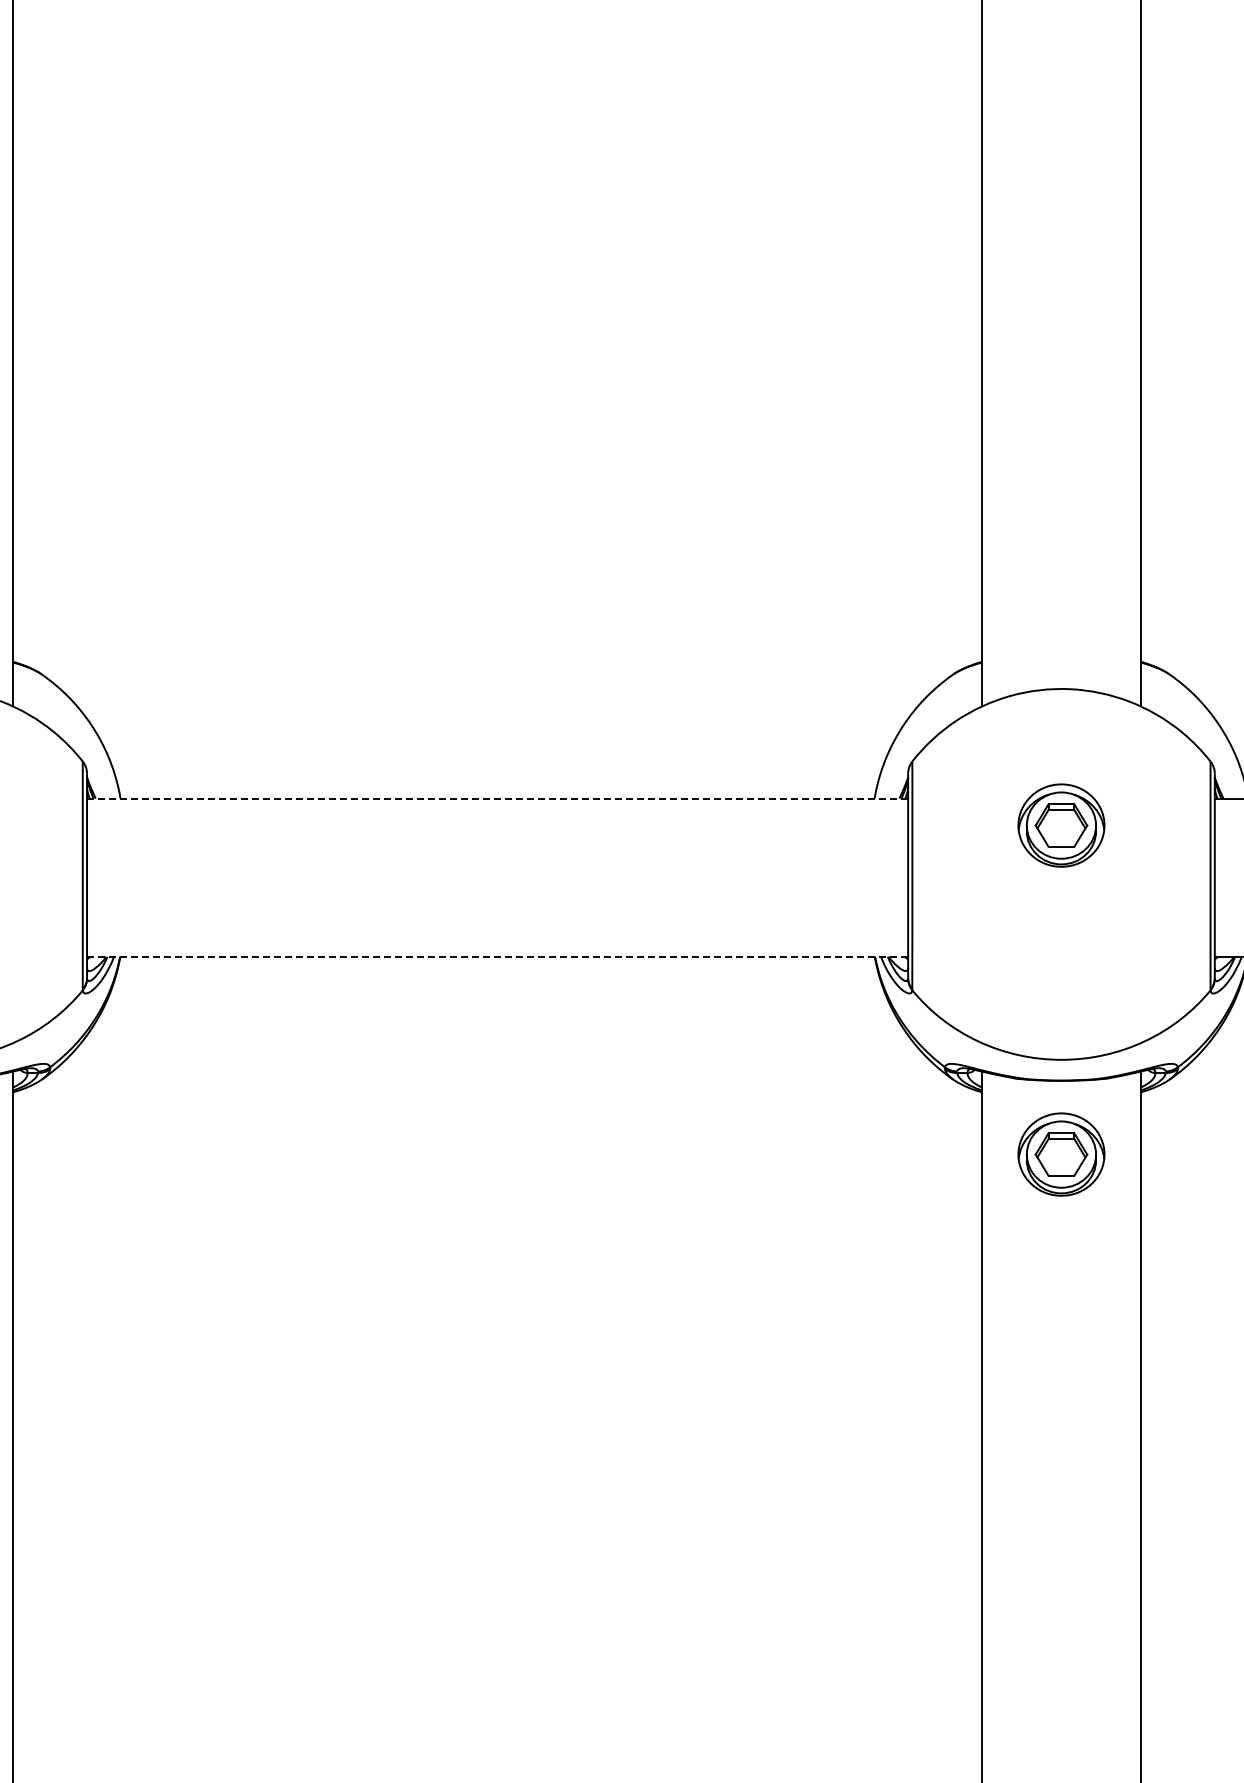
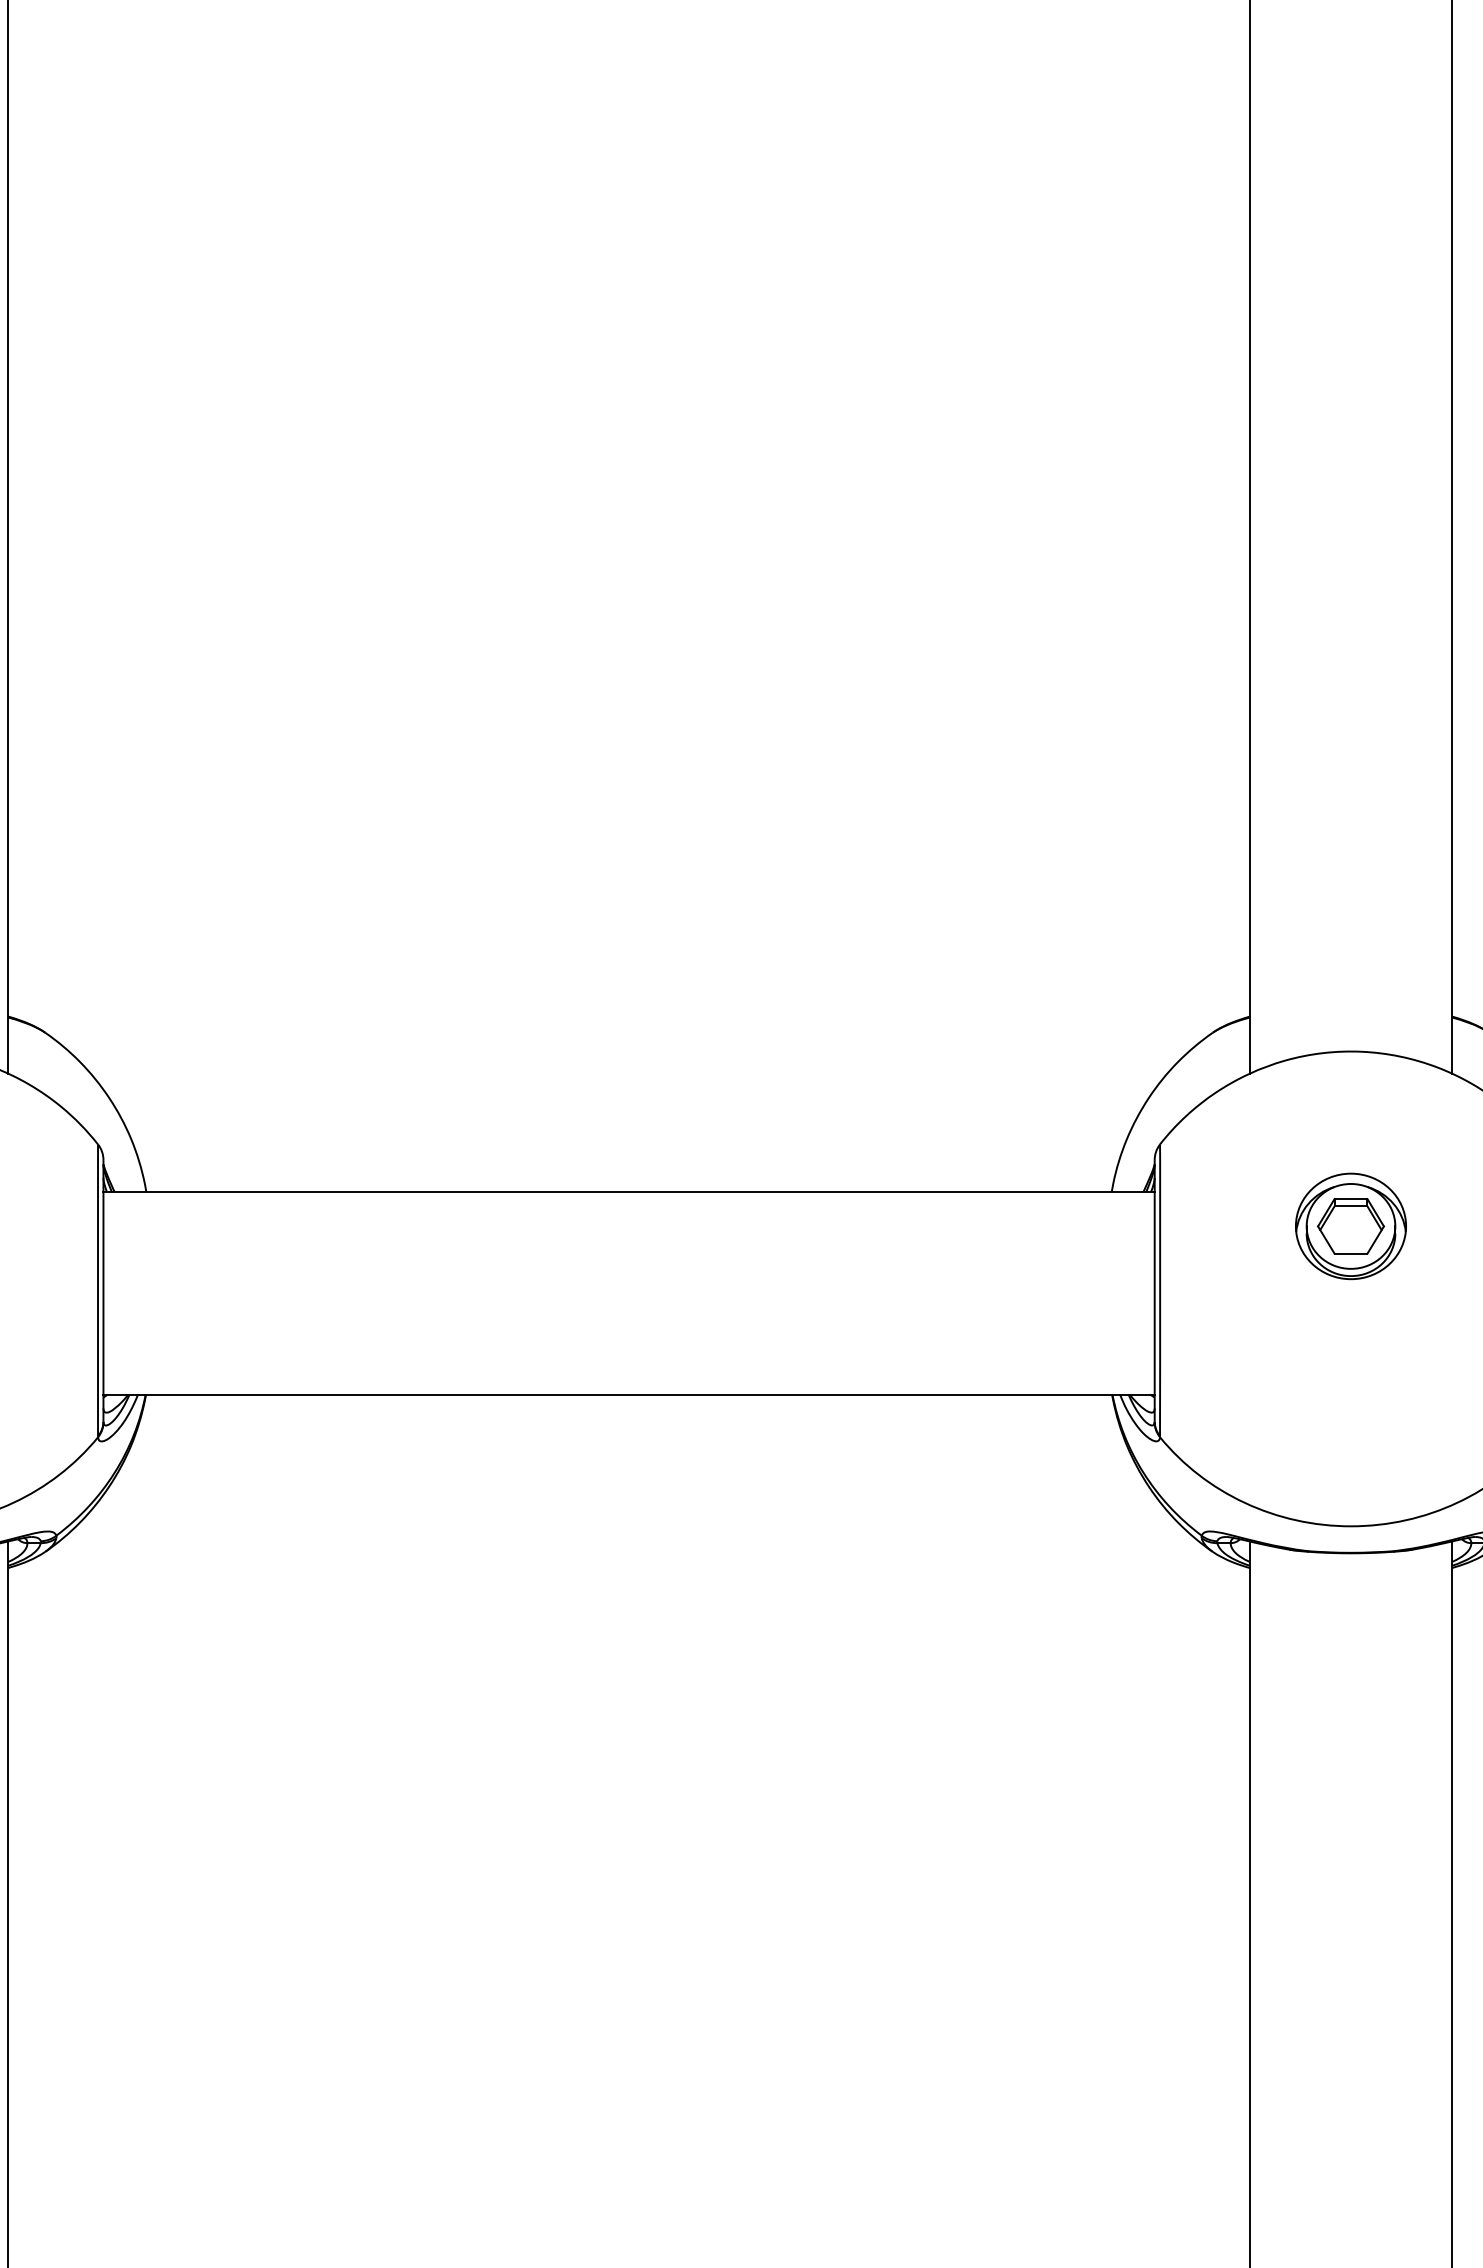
line: (497, 798) -> (628, 1191), dashed -> solid
line: (497, 956) -> (628, 1394), dashed -> solid
part: (1061, 1154) -> (1351, 1647), removed

